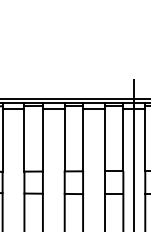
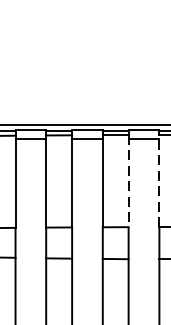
line: (83, 138) -> (129, 181), solid -> dashed
line: (105, 138) -> (160, 181), solid -> dashed

